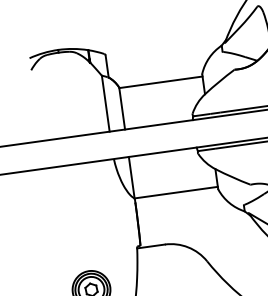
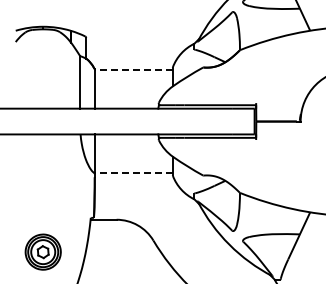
line: (160, 82) -> (133, 69), solid -> dashed
line: (176, 192) -> (133, 173), solid -> dashed

